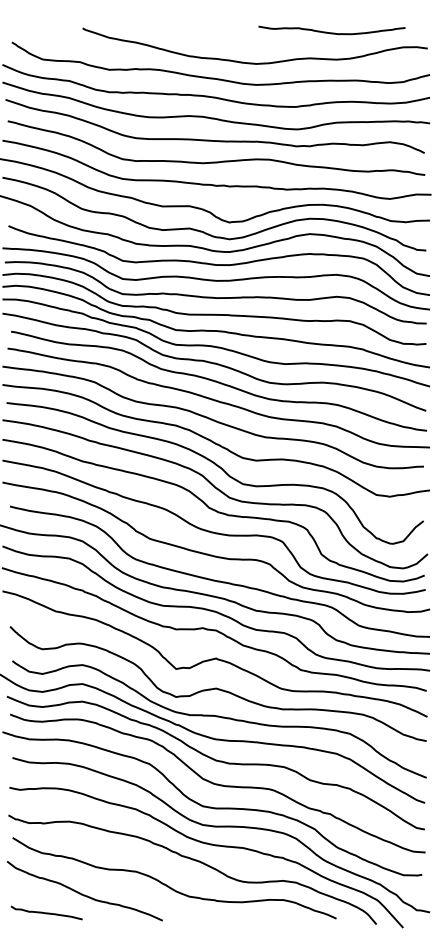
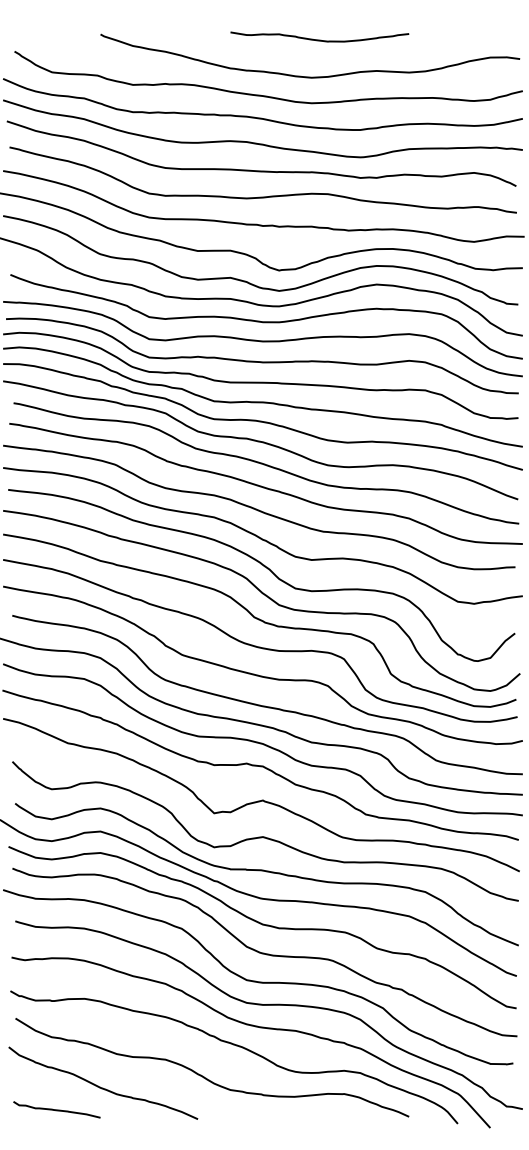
curve: (331, 32) -> (319, 39), moved

